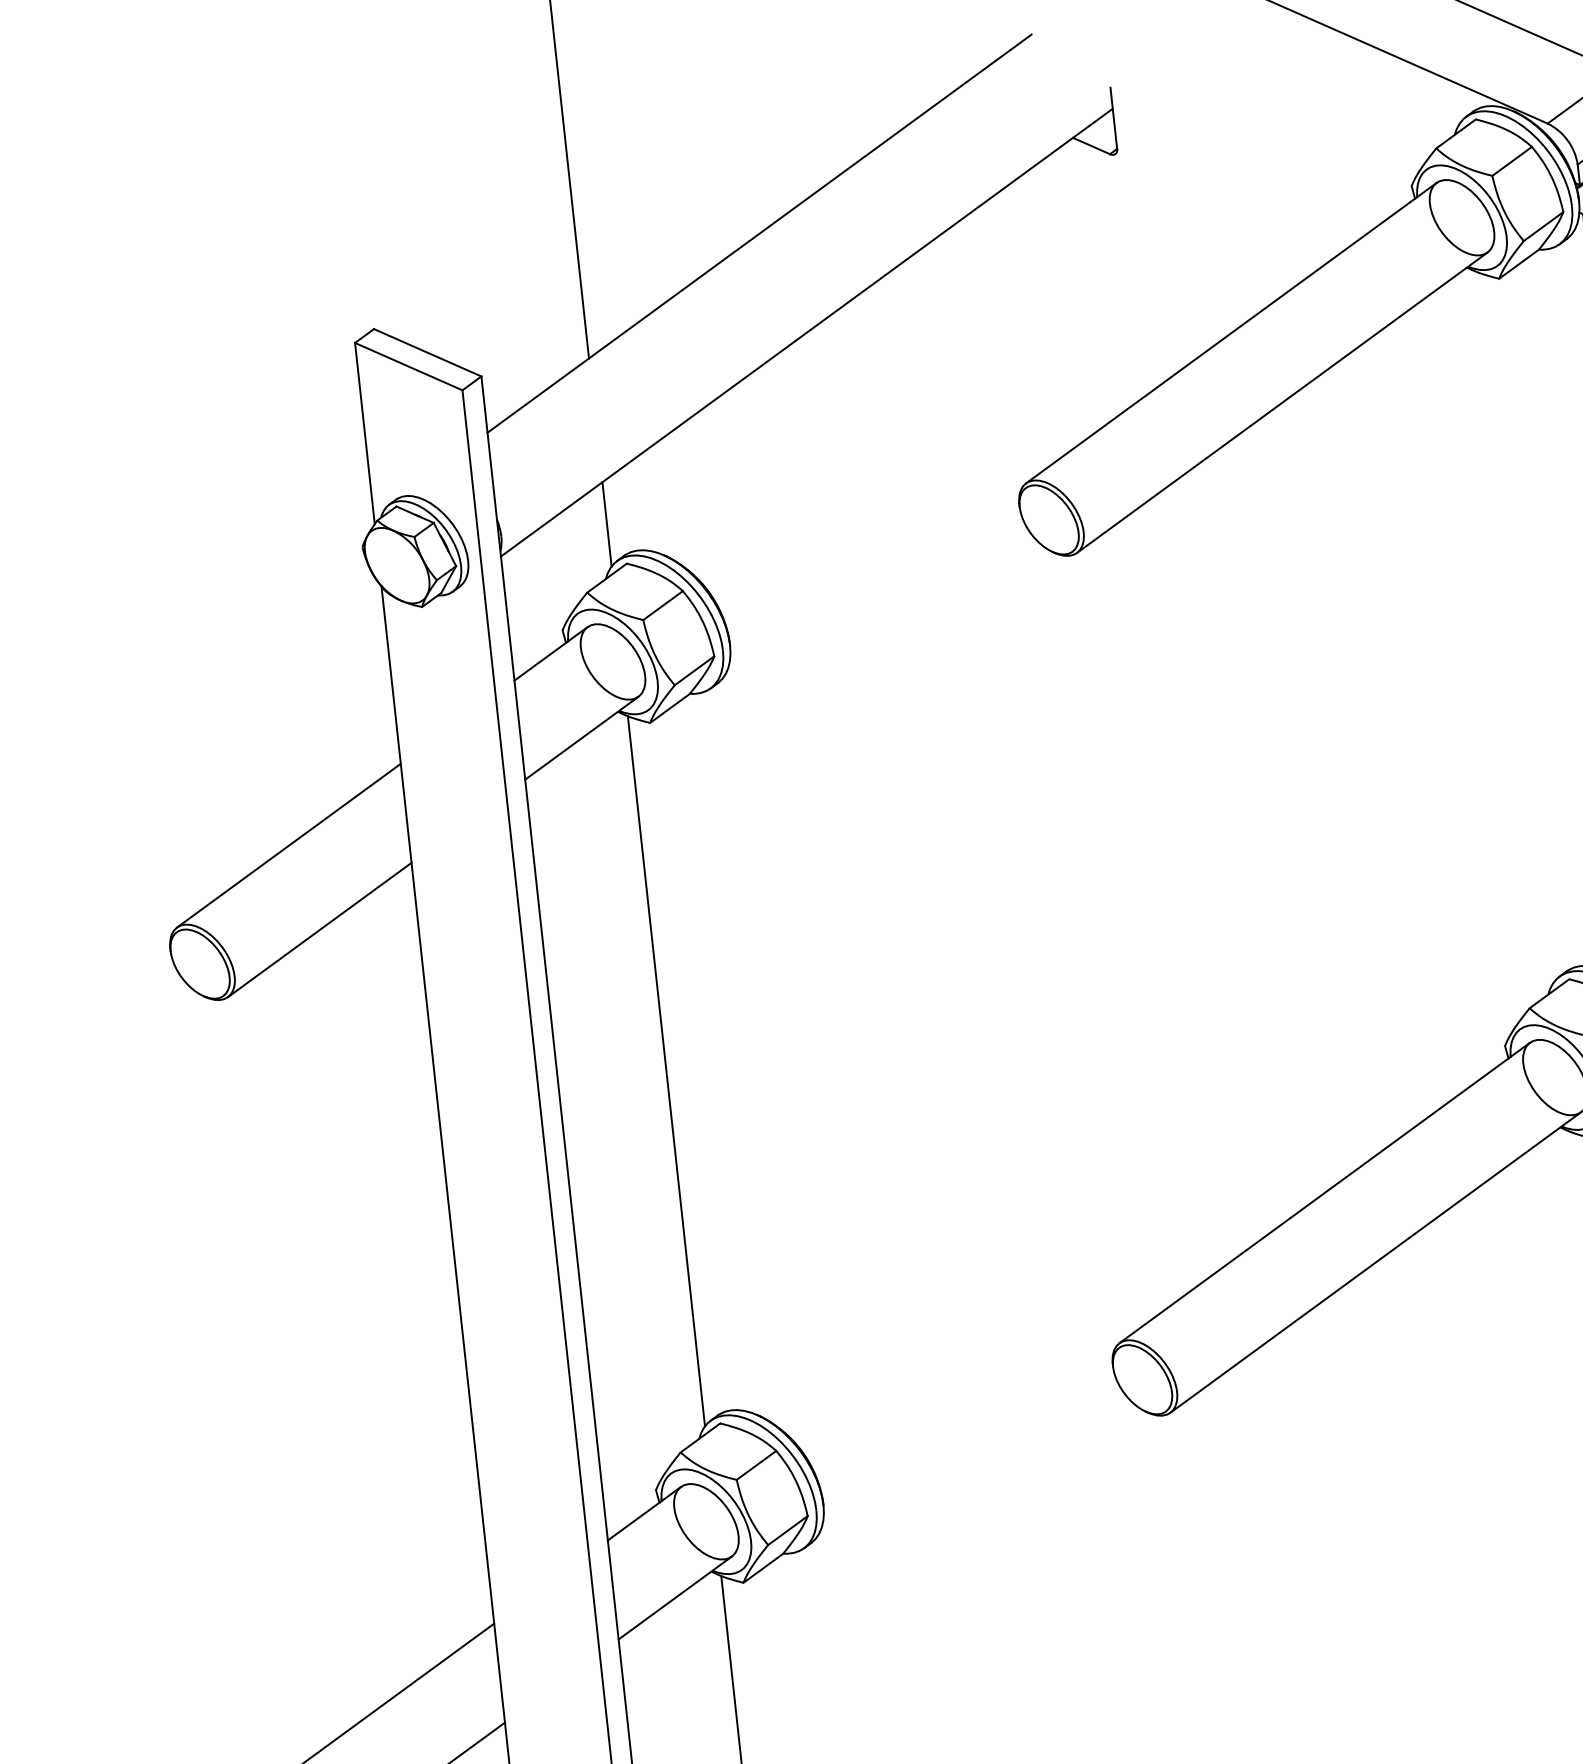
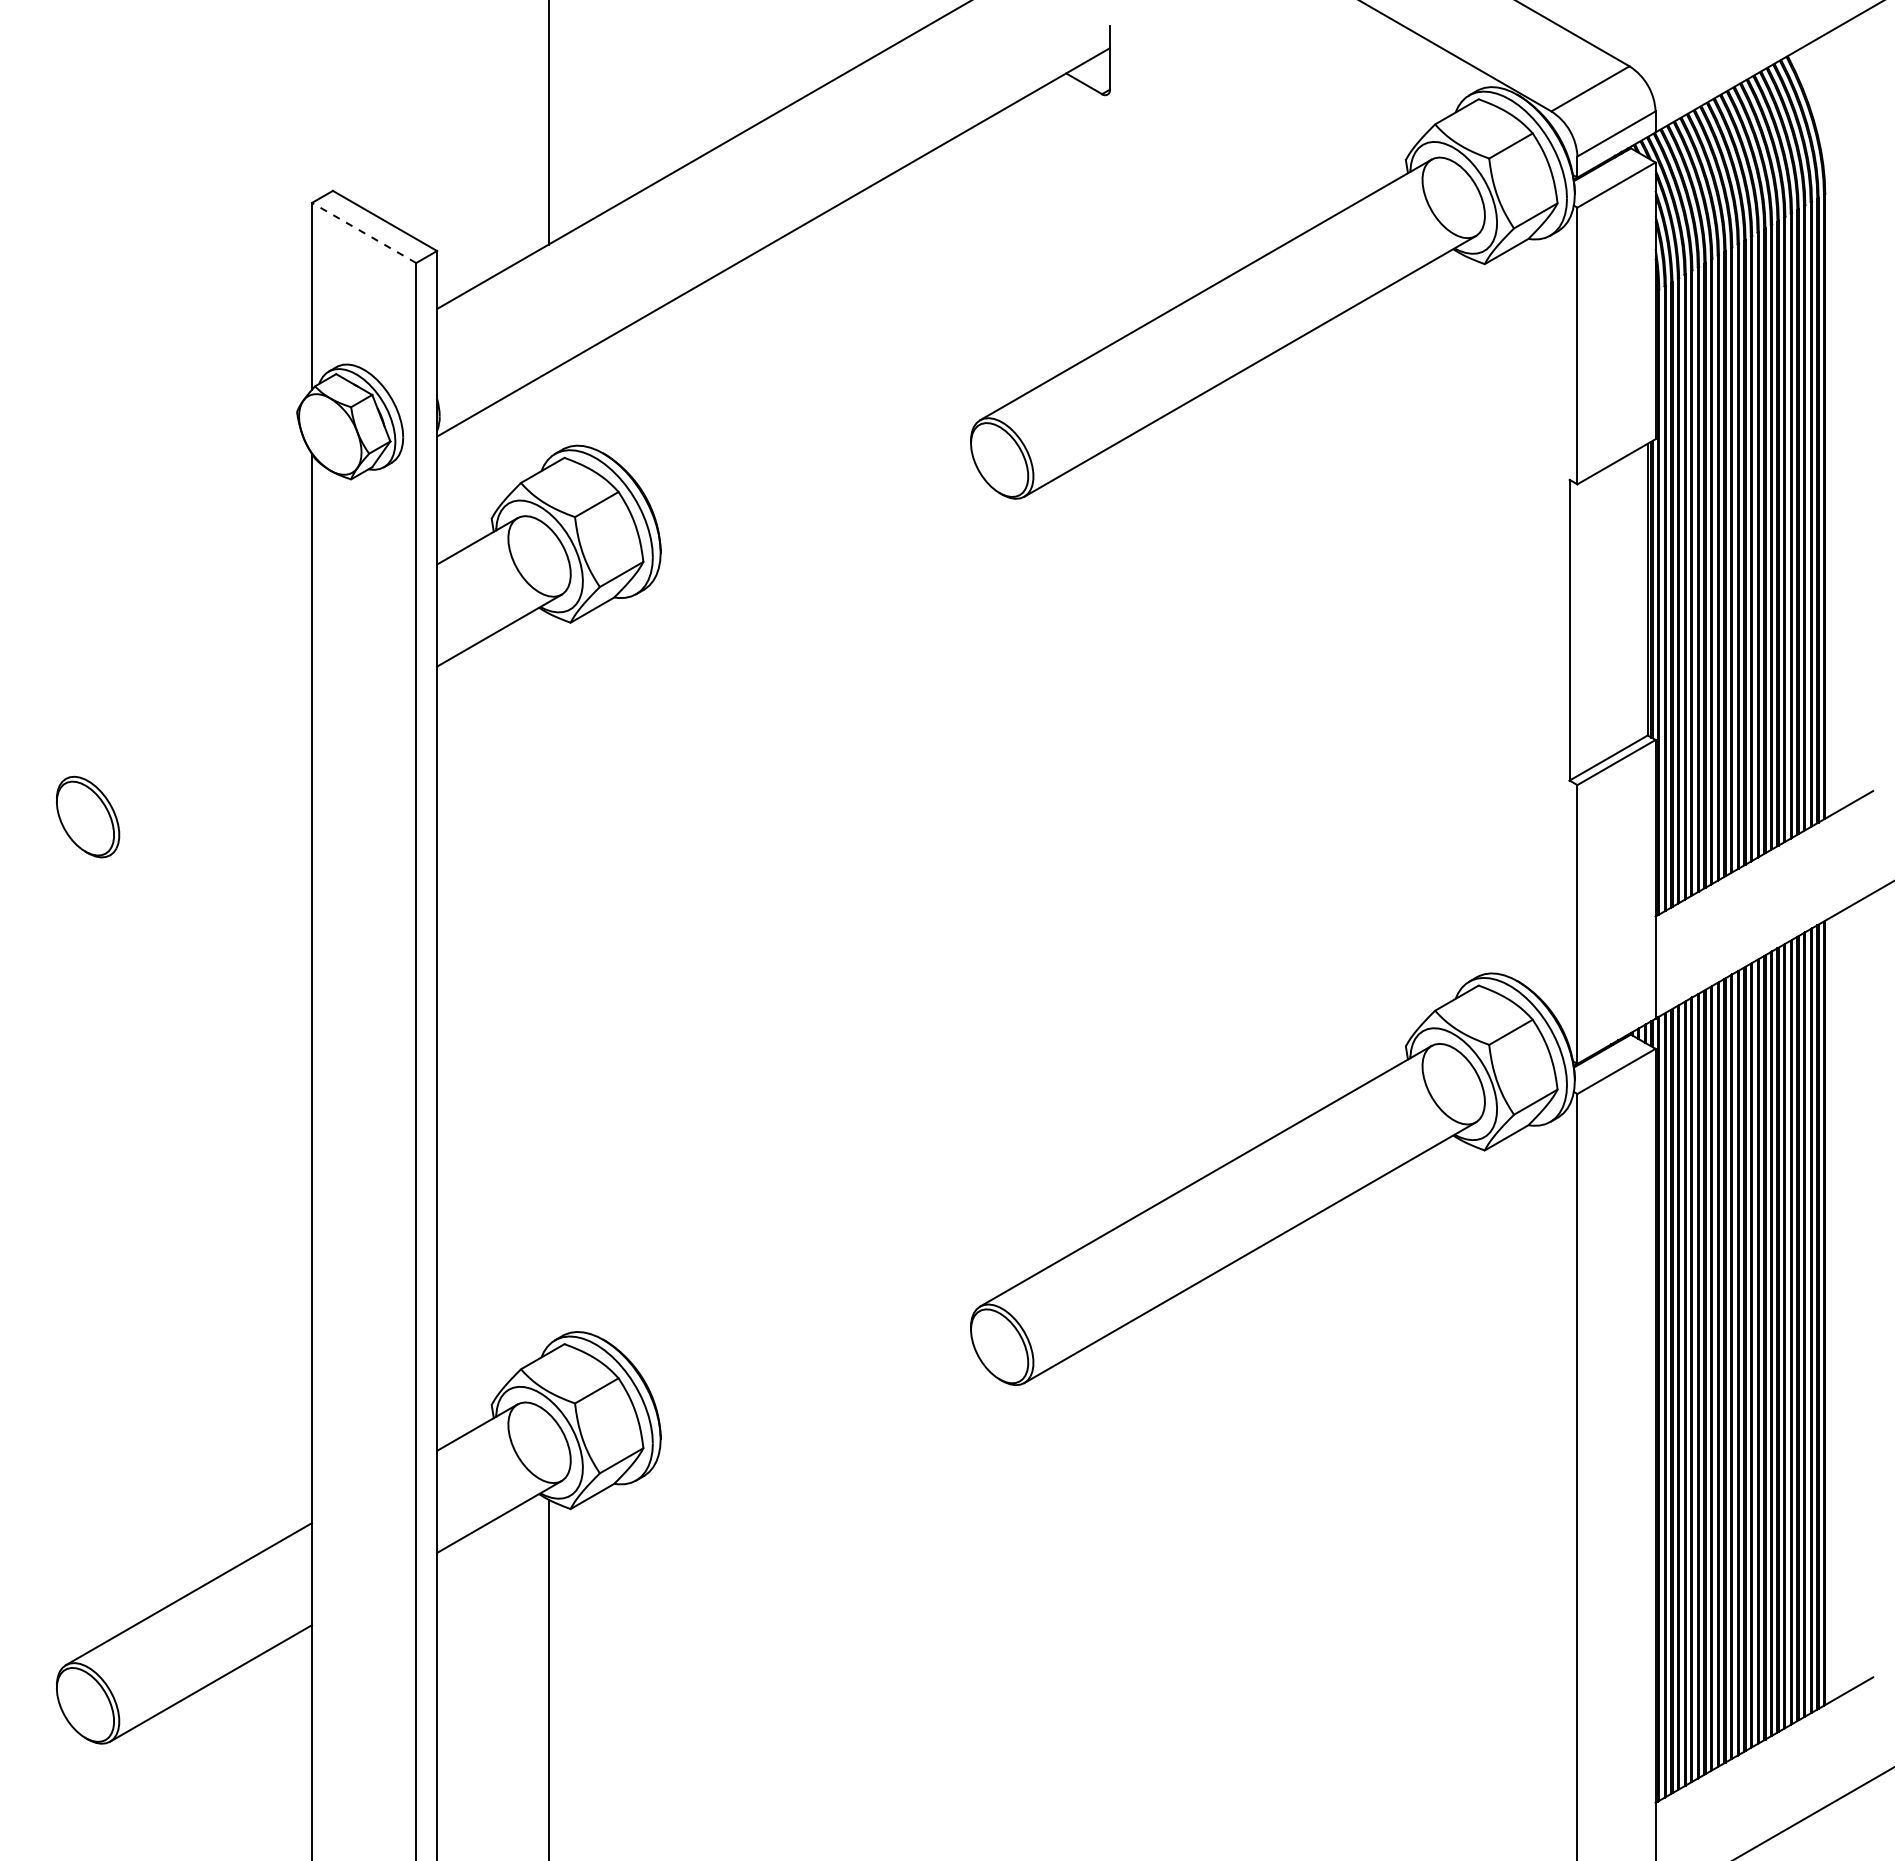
line: (408, 366) -> (363, 232), solid -> dashed
line: (606, 524) -> (548, 415), removed
line: (289, 845) -> (189, 707), removed
line: (320, 929) -> (211, 796), removed
line: (666, 1071) -> (548, 979), removed

